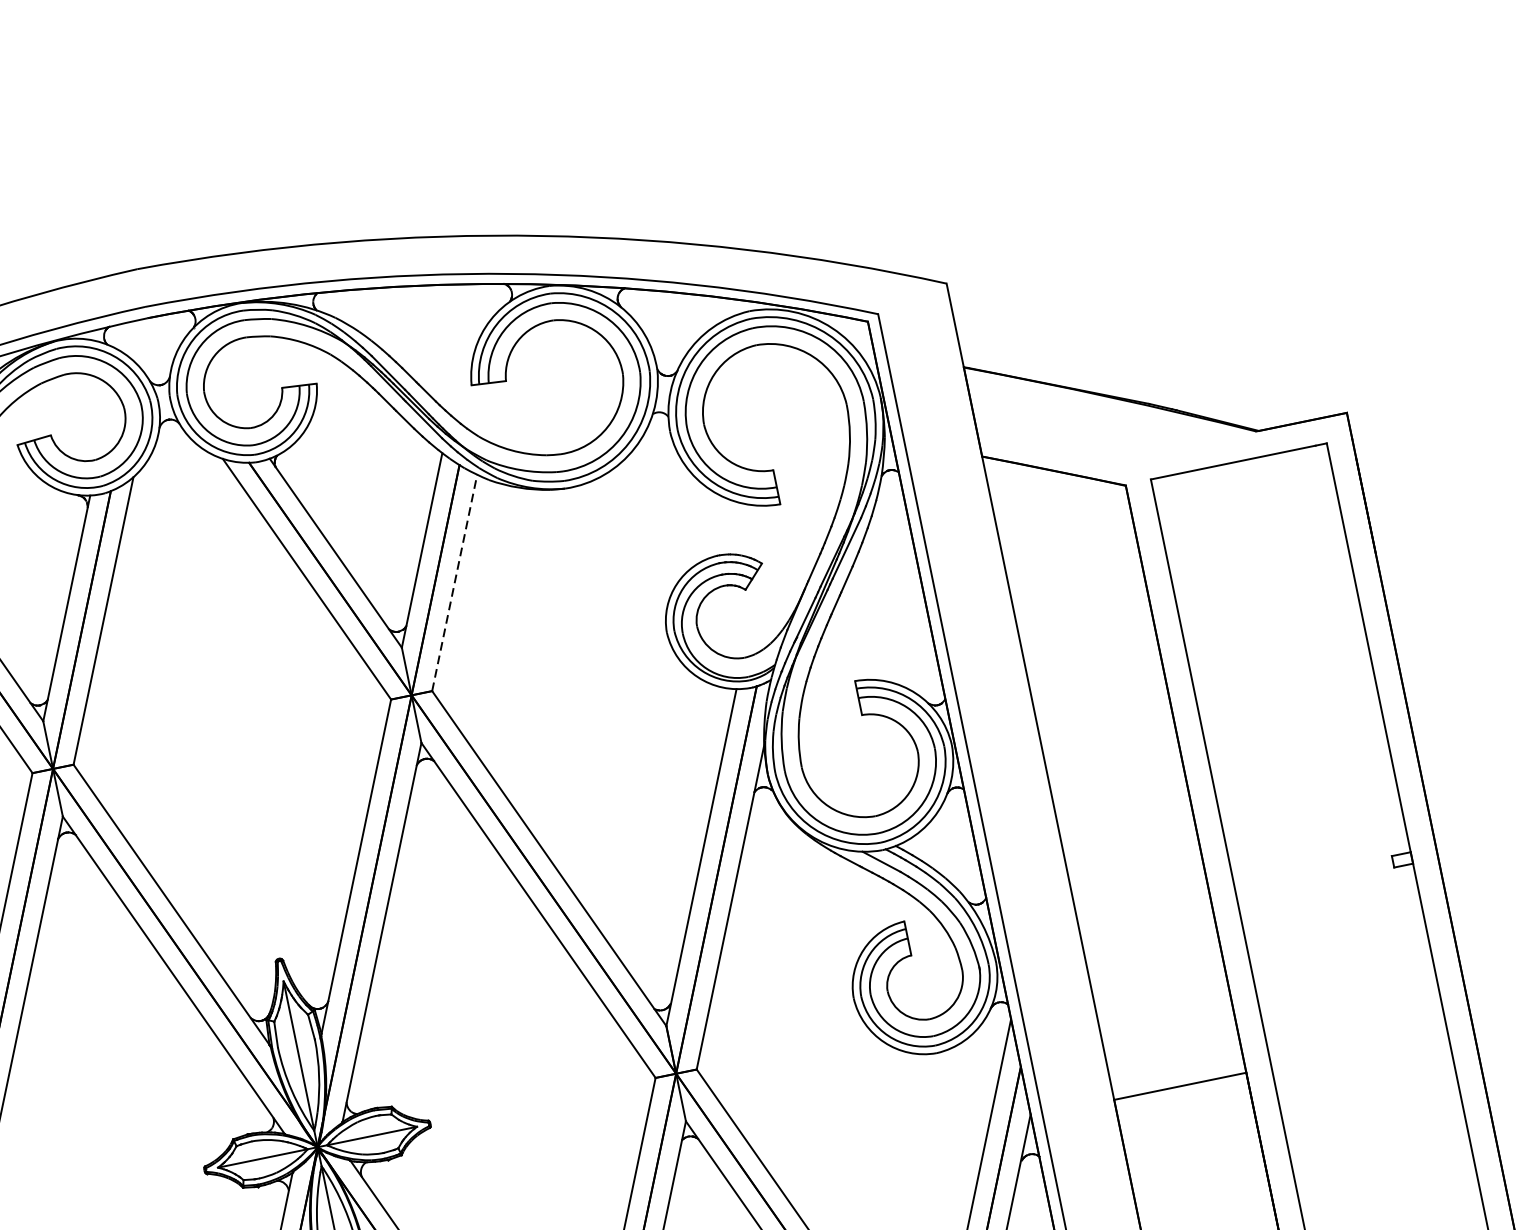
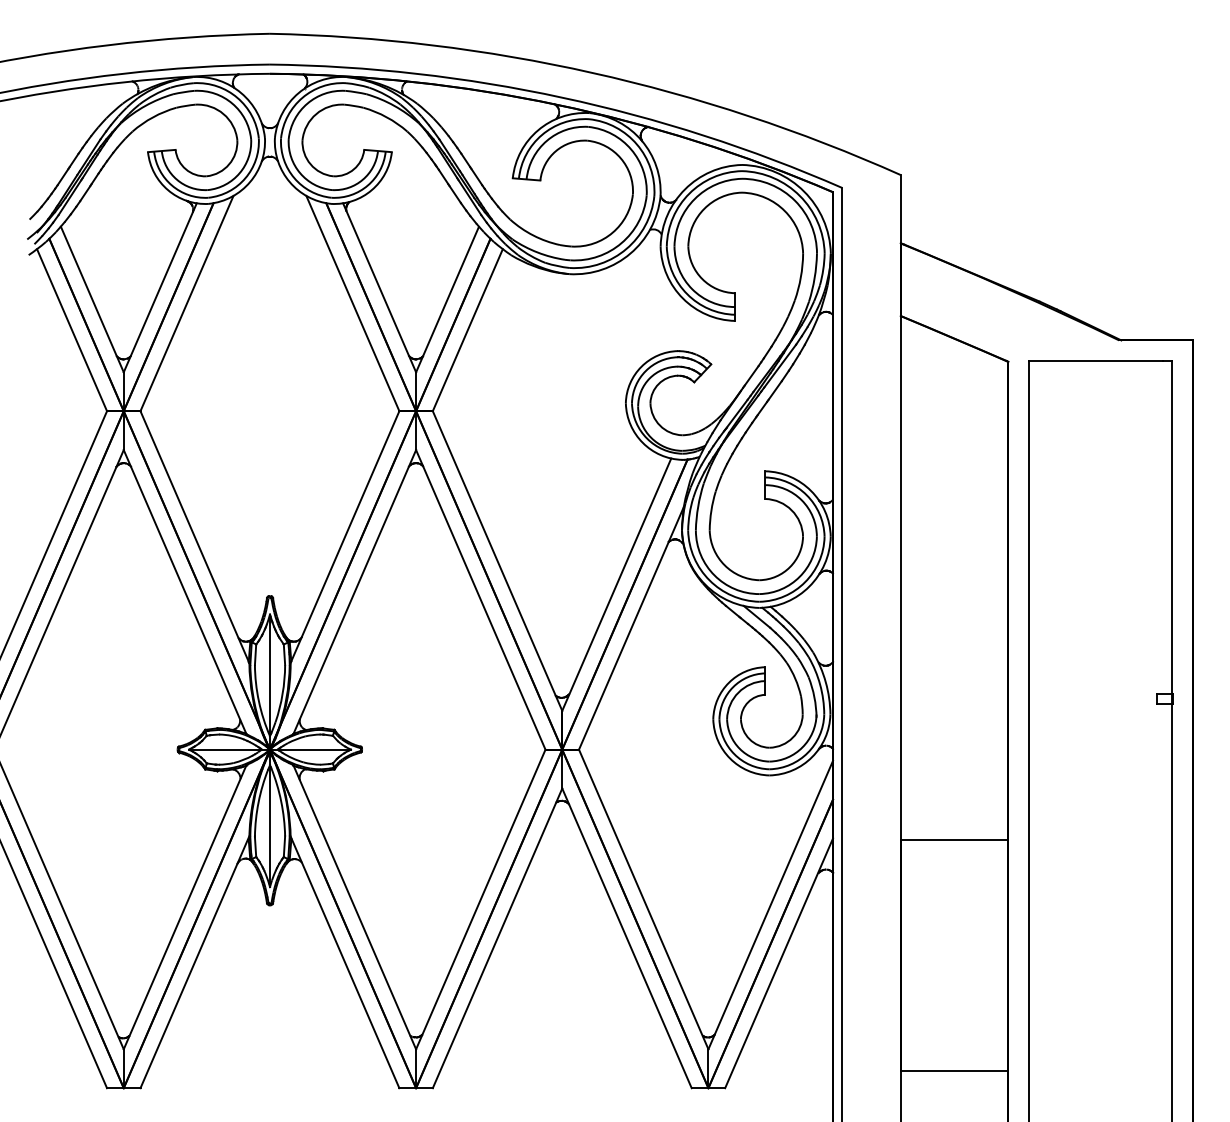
line: (455, 581) -> (468, 329), dashed -> solid

